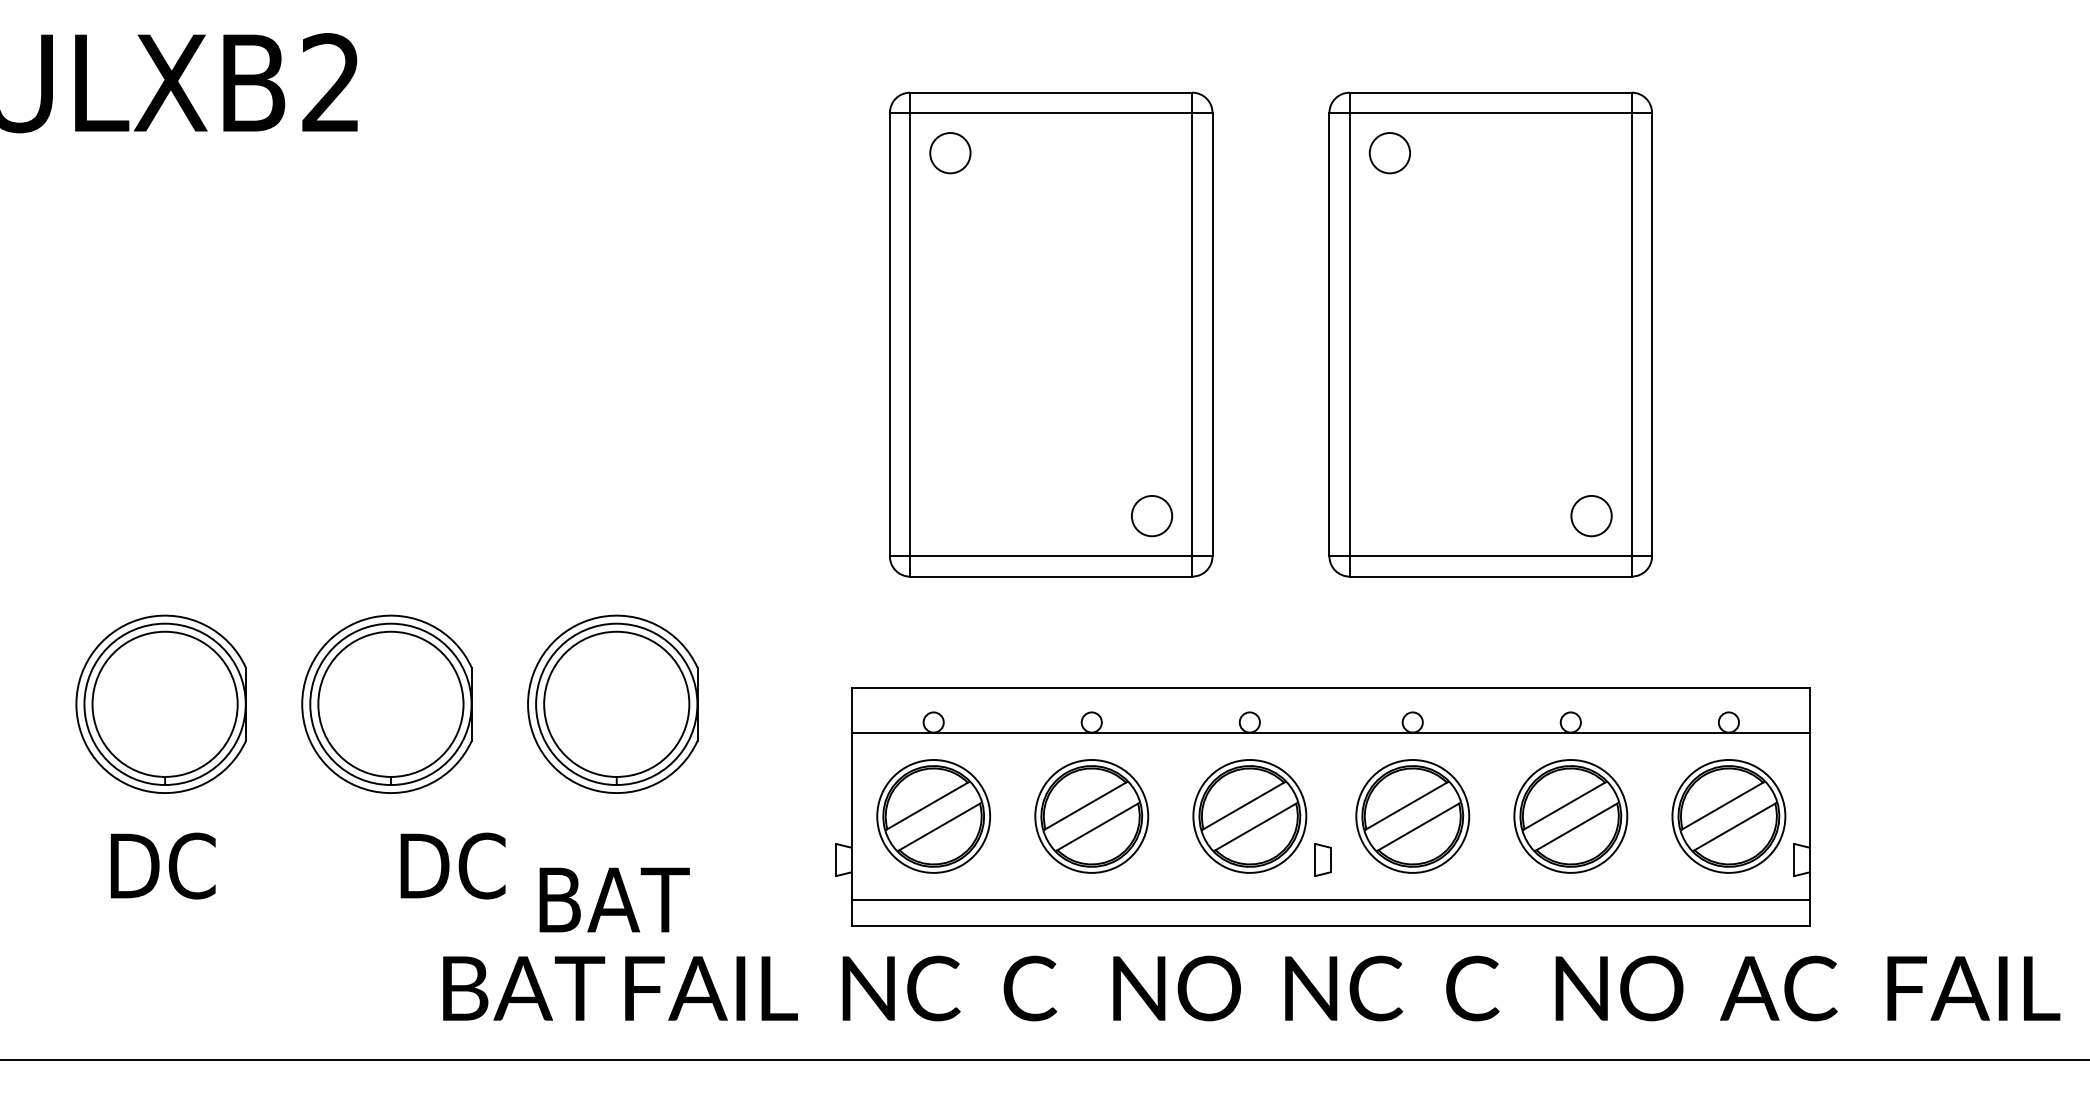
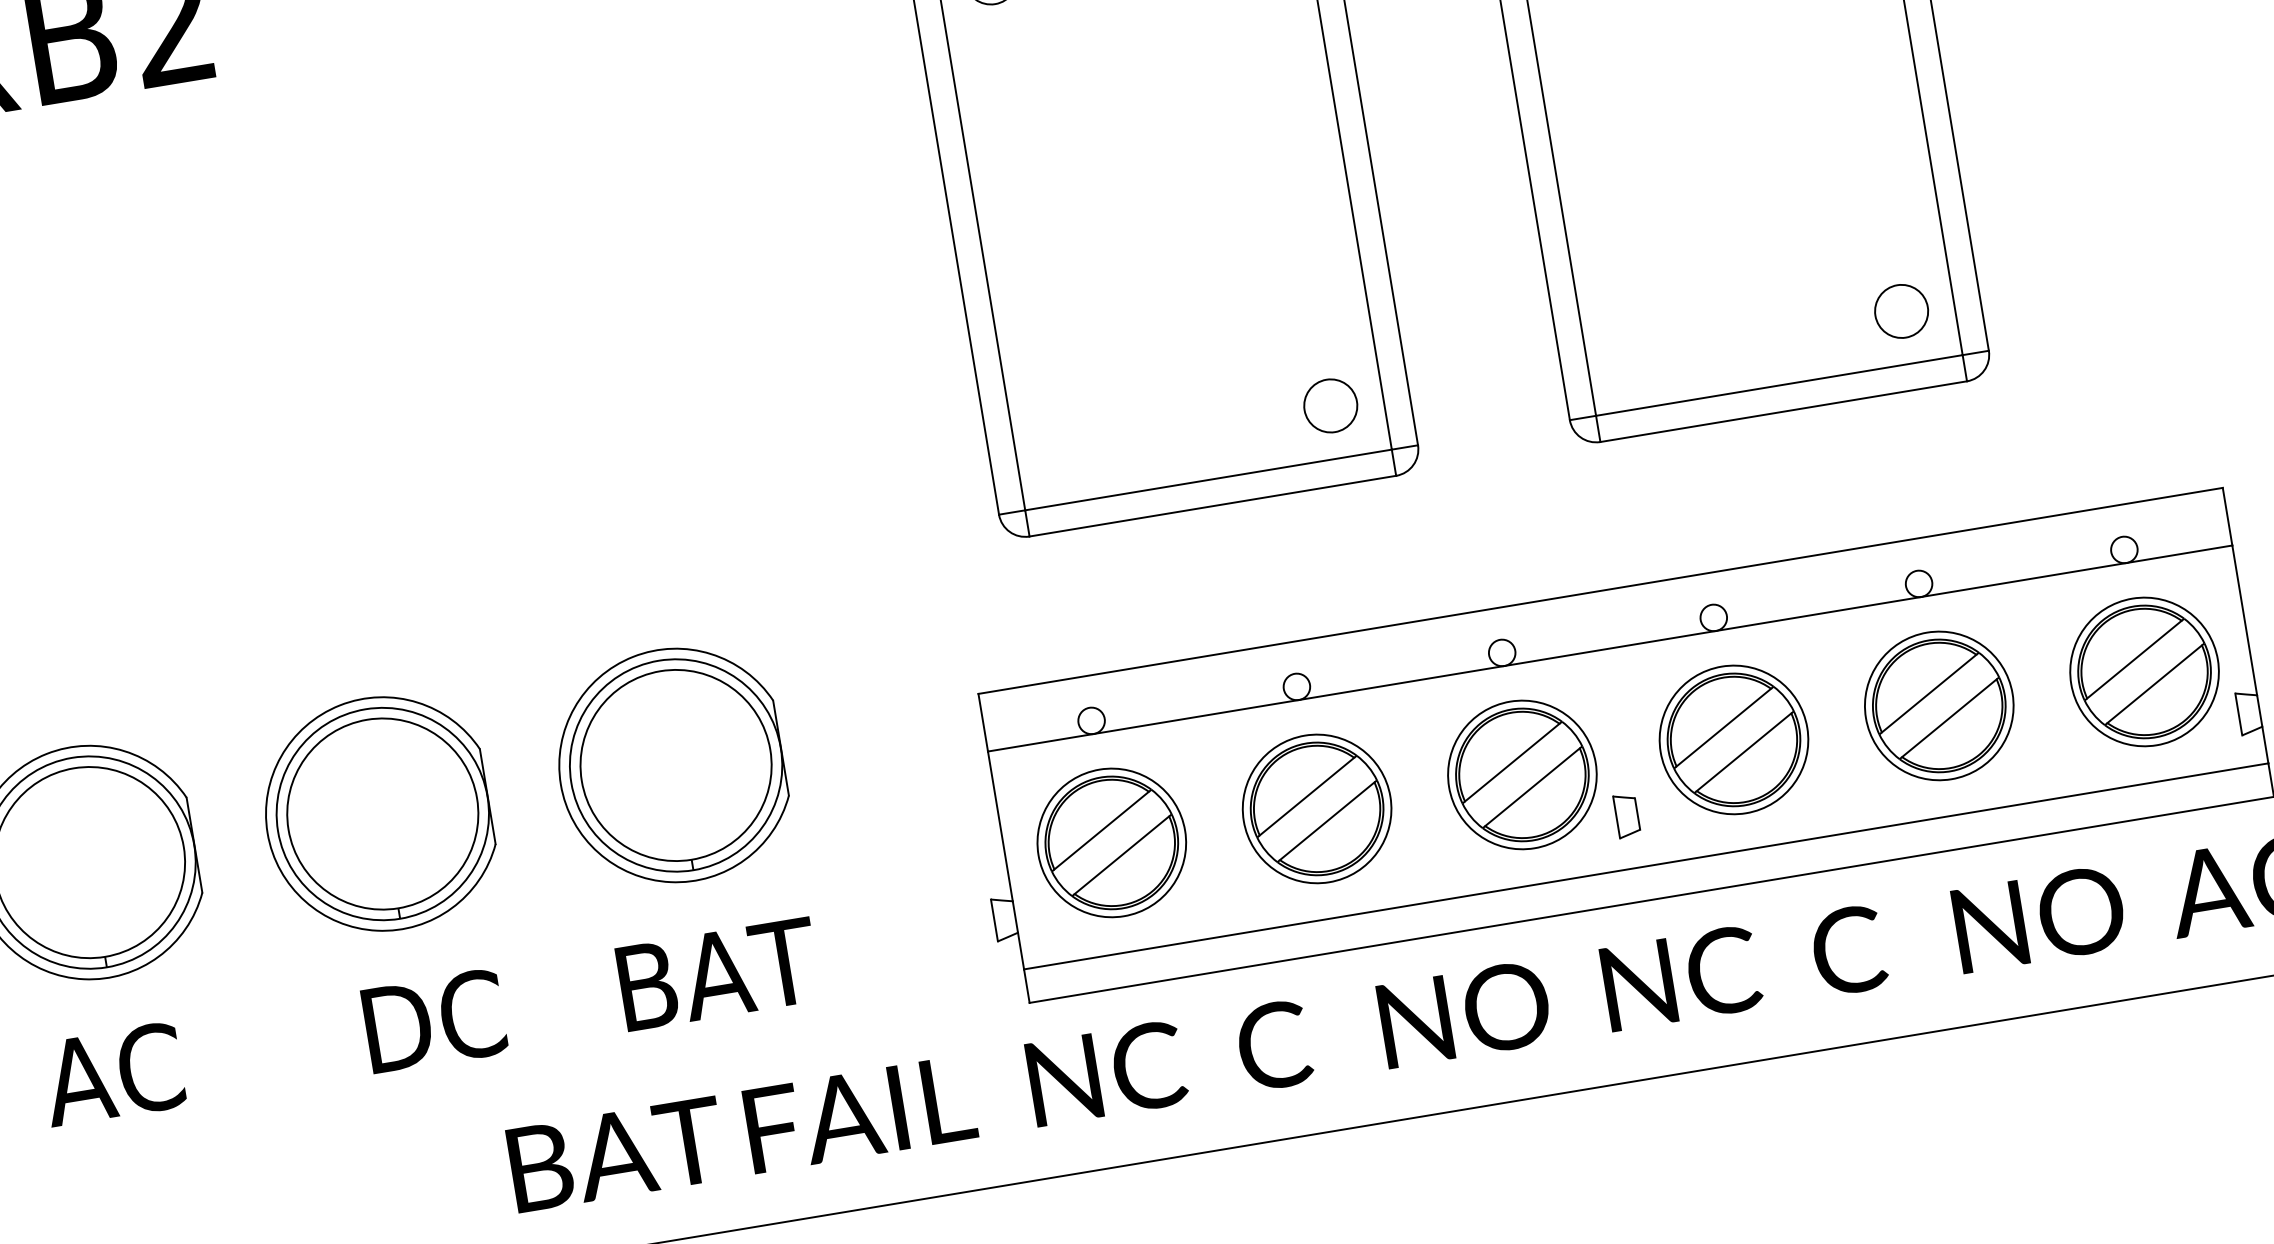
text: (159, 865) -> (116, 1073), DC -> AC
text: (452, 865) -> (433, 1020), moved
text: (614, 899) -> (718, 973), moved

